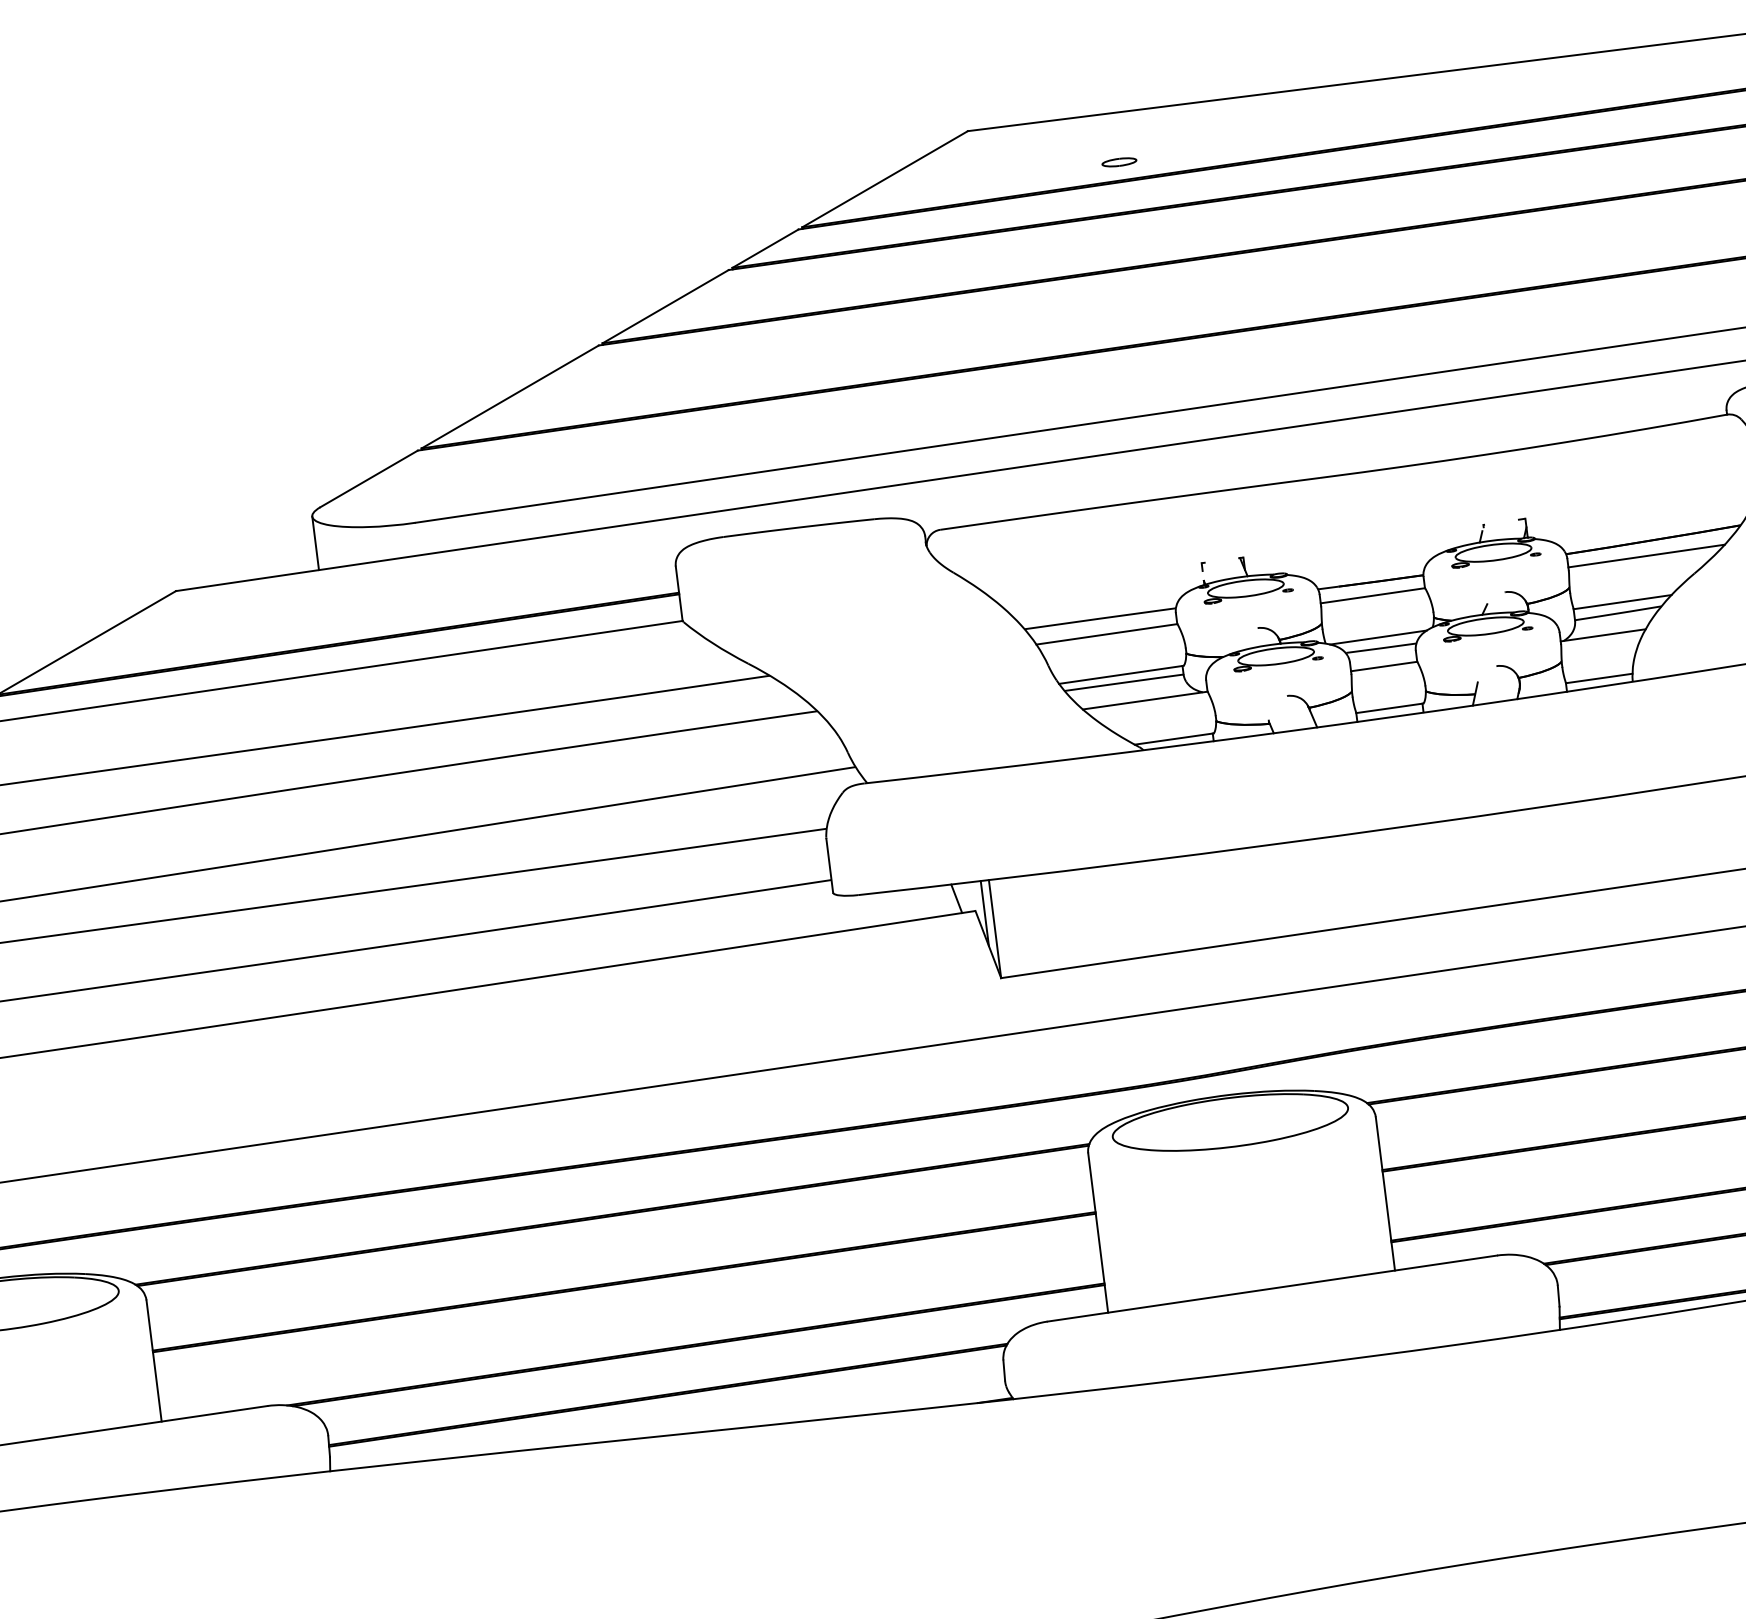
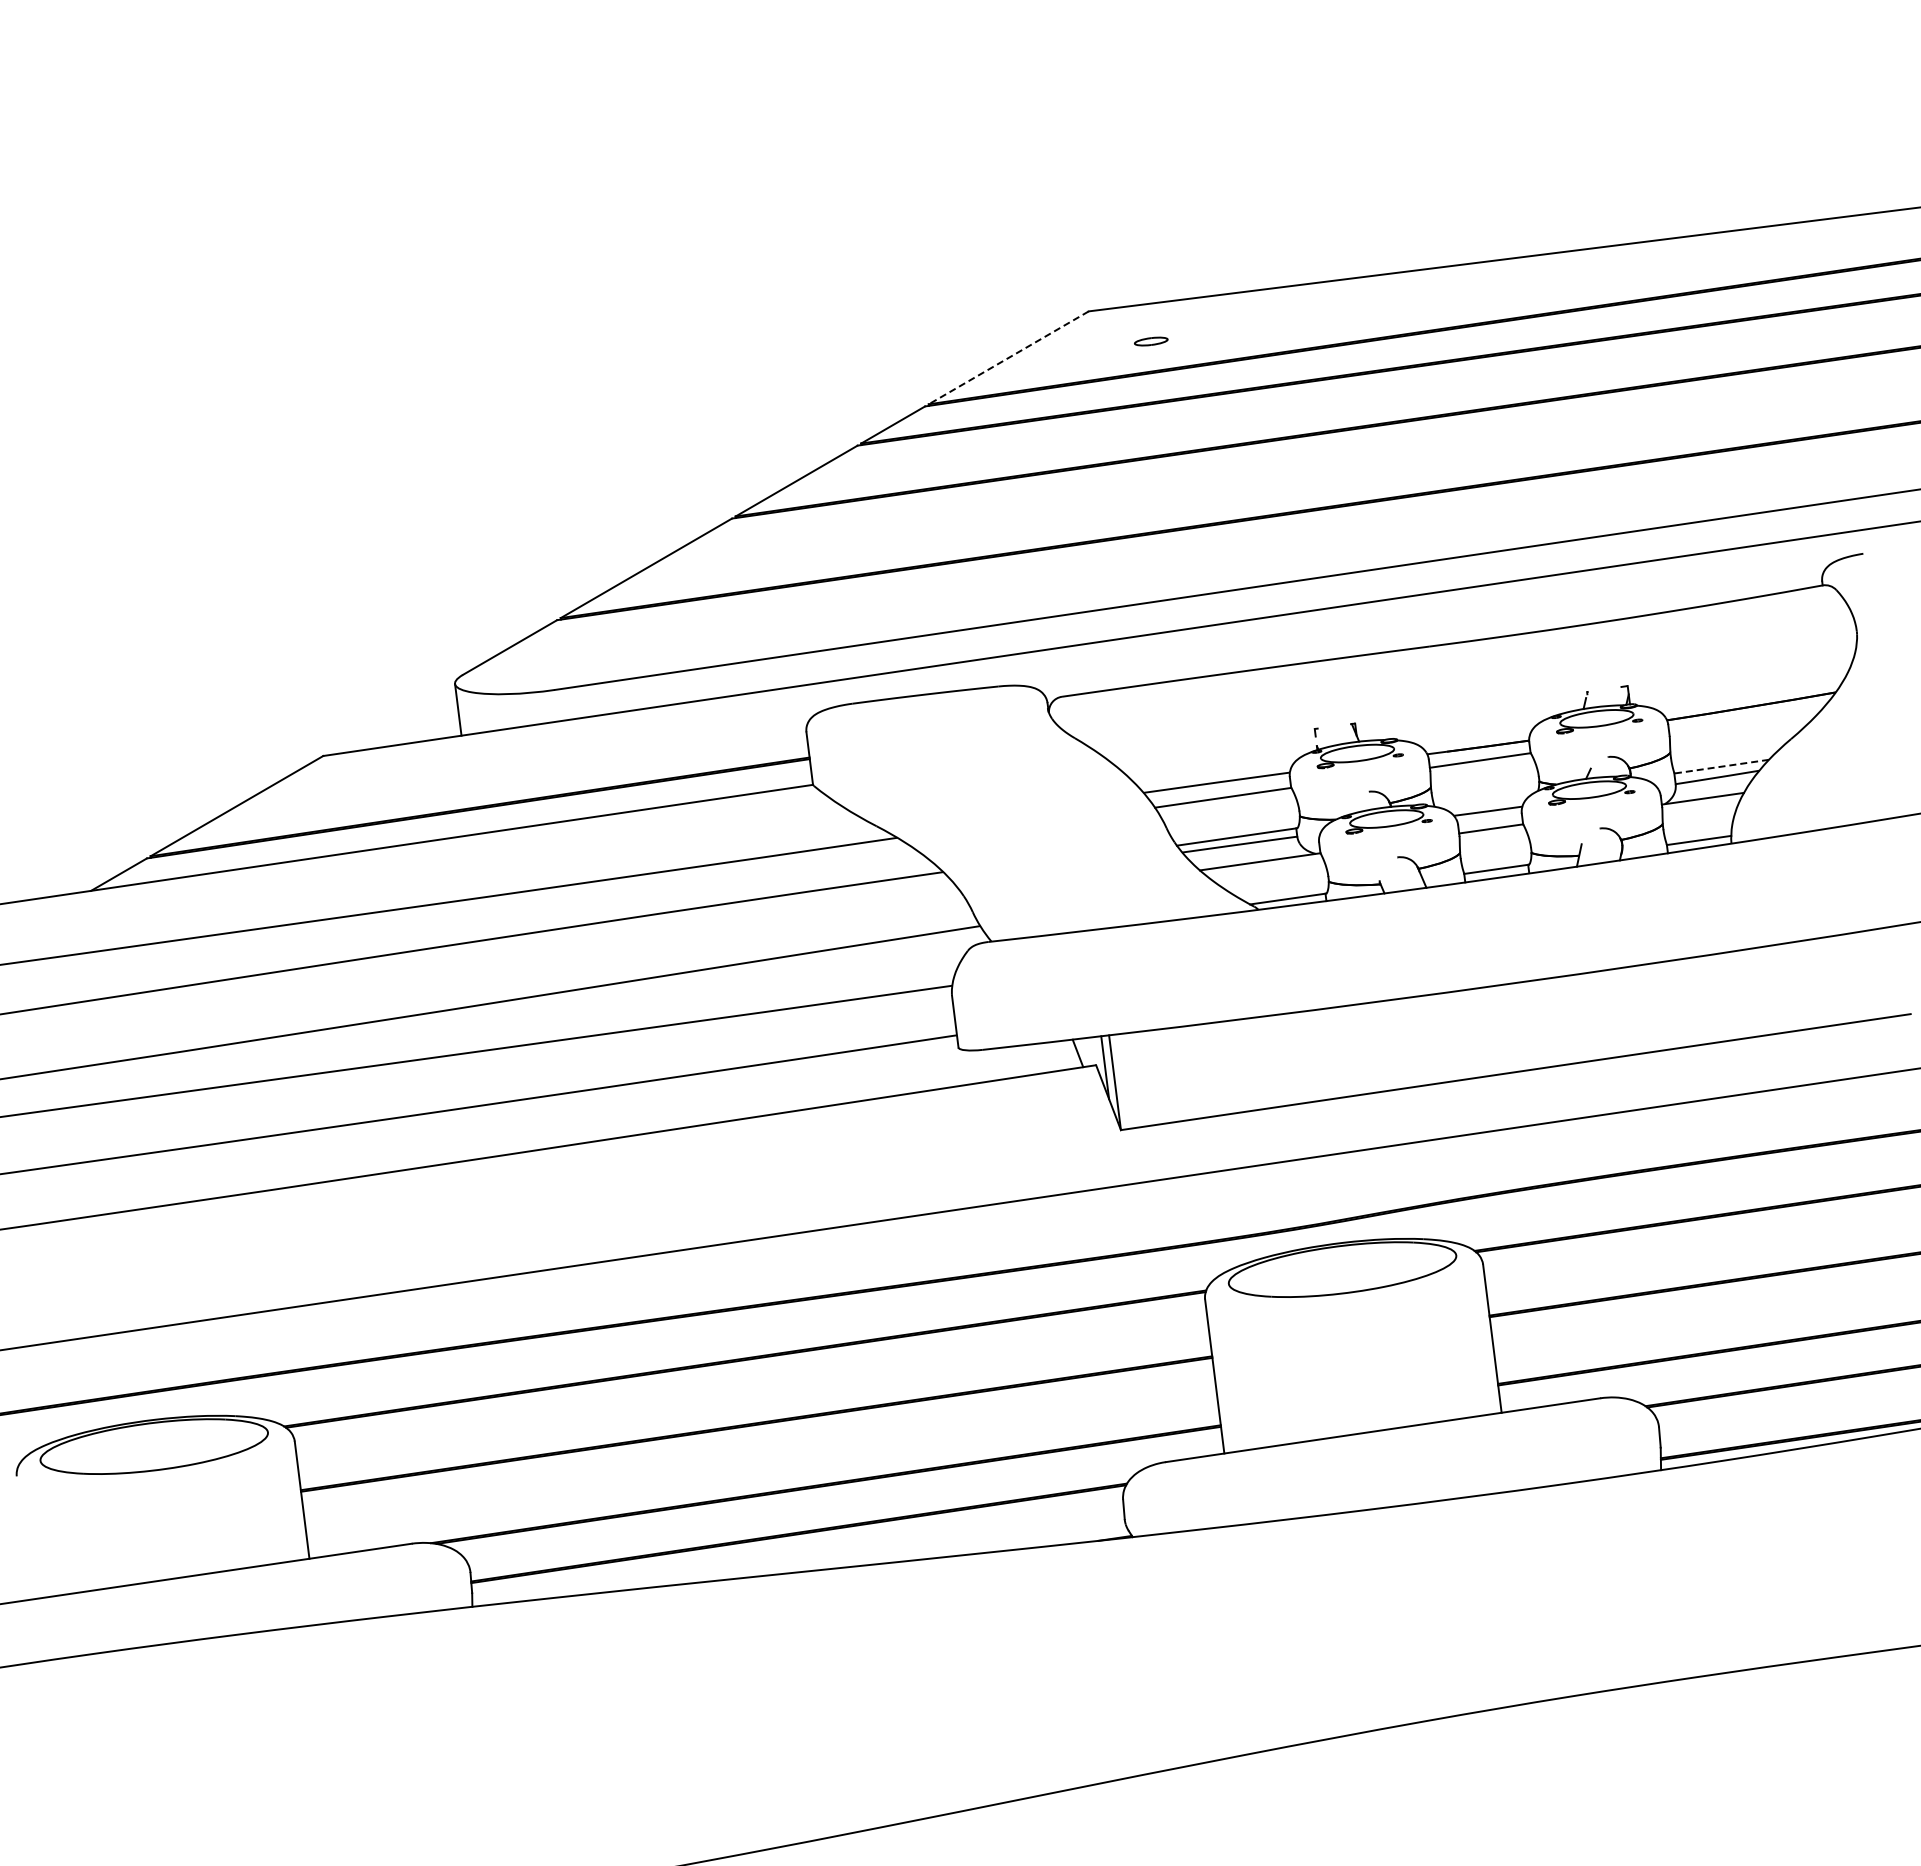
part: (1119, 162) -> (1151, 341), moved
line: (884, 178) -> (1008, 357), solid -> dashed
line: (1646, 556) -> (1744, 722), removed
line: (1622, 601) -> (1721, 766), solid -> dashed
line: (1378, 637) -> (1485, 800), removed

